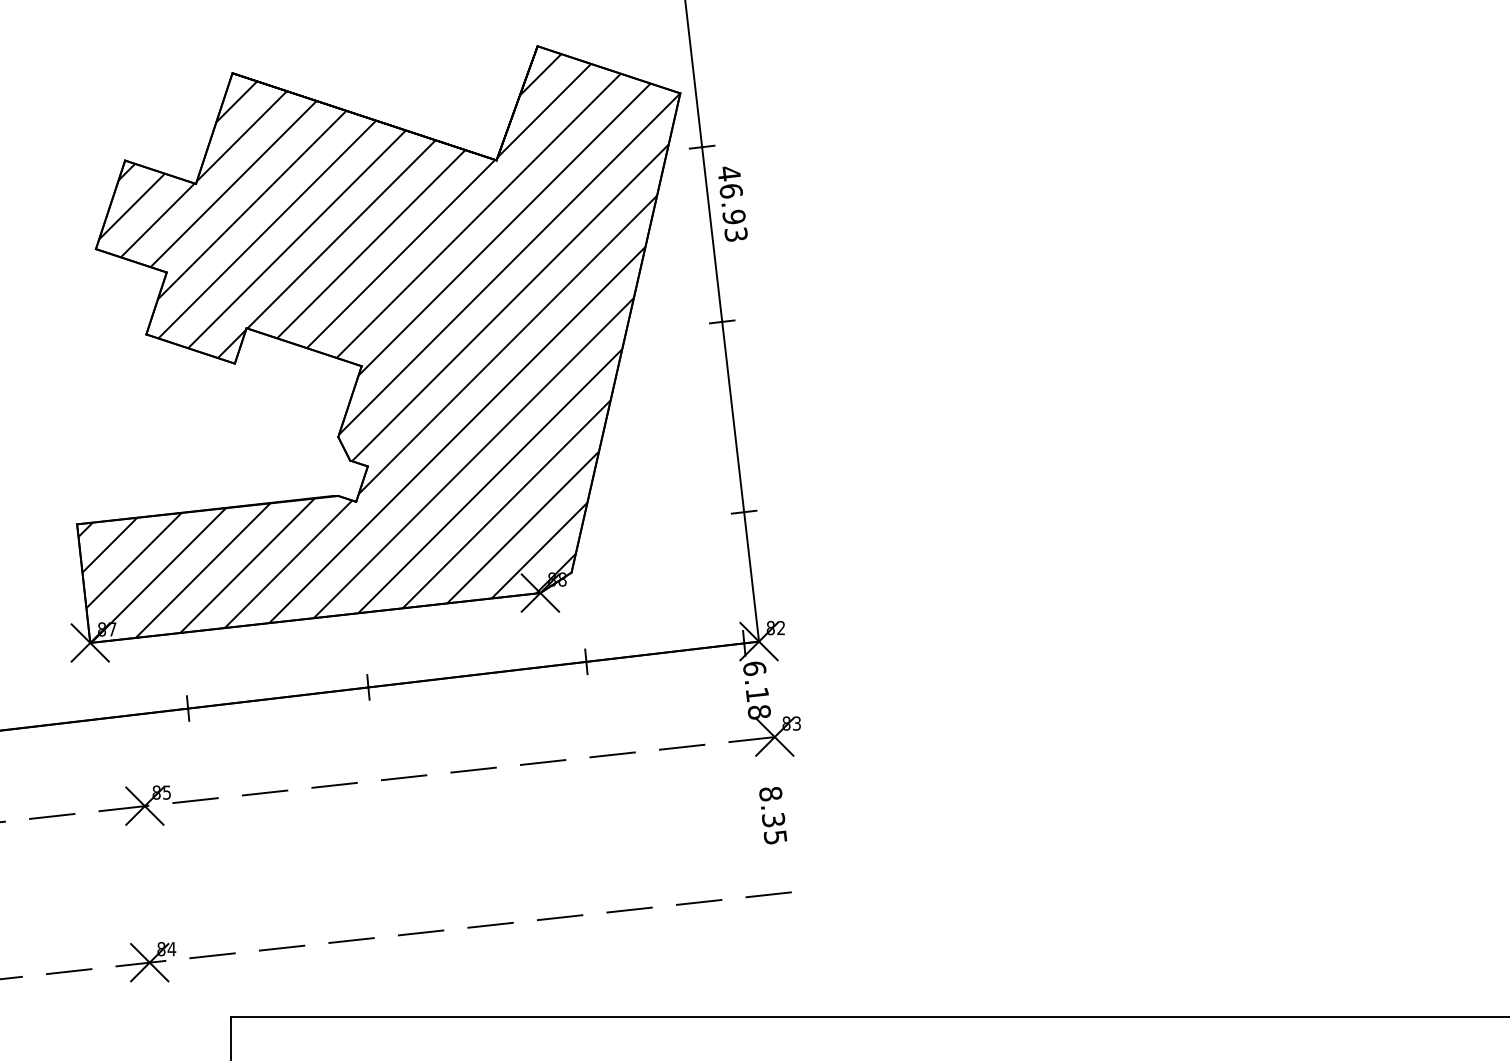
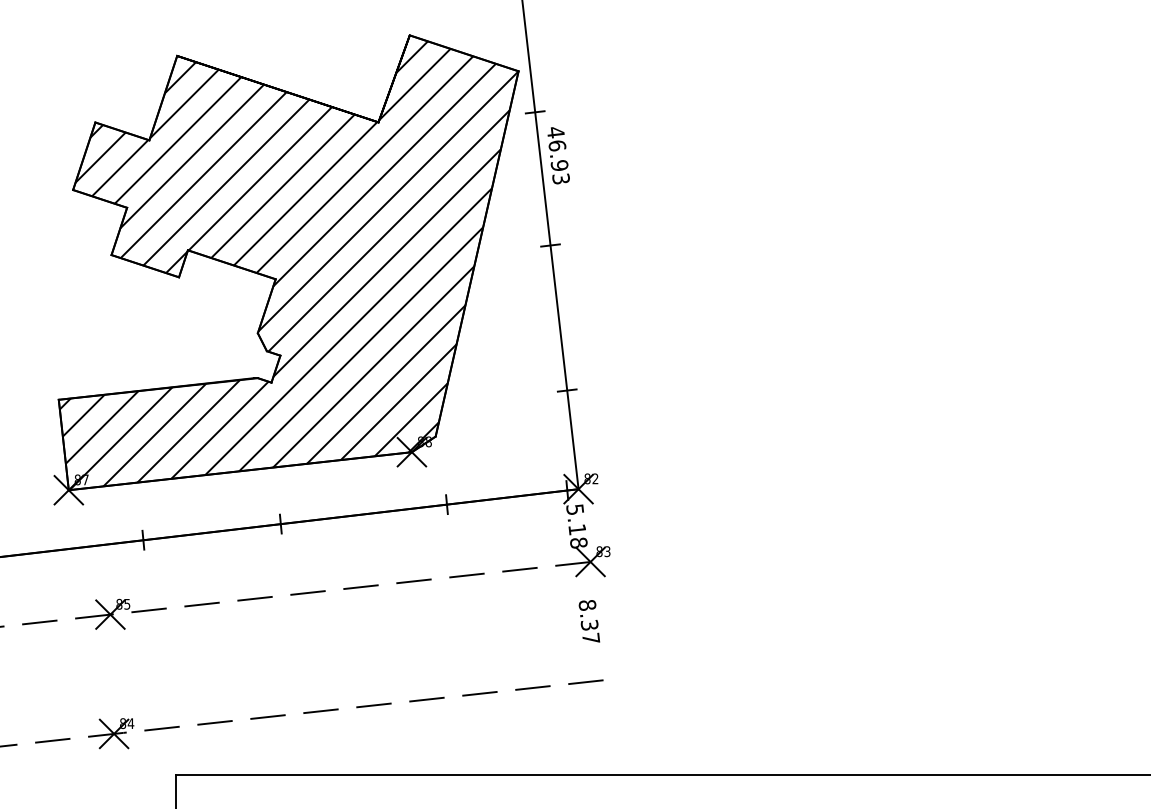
text: (755, 668) -> (575, 509), 6.18 -> 5.18
text: (775, 836) -> (591, 637), 8.35 -> 8.37

